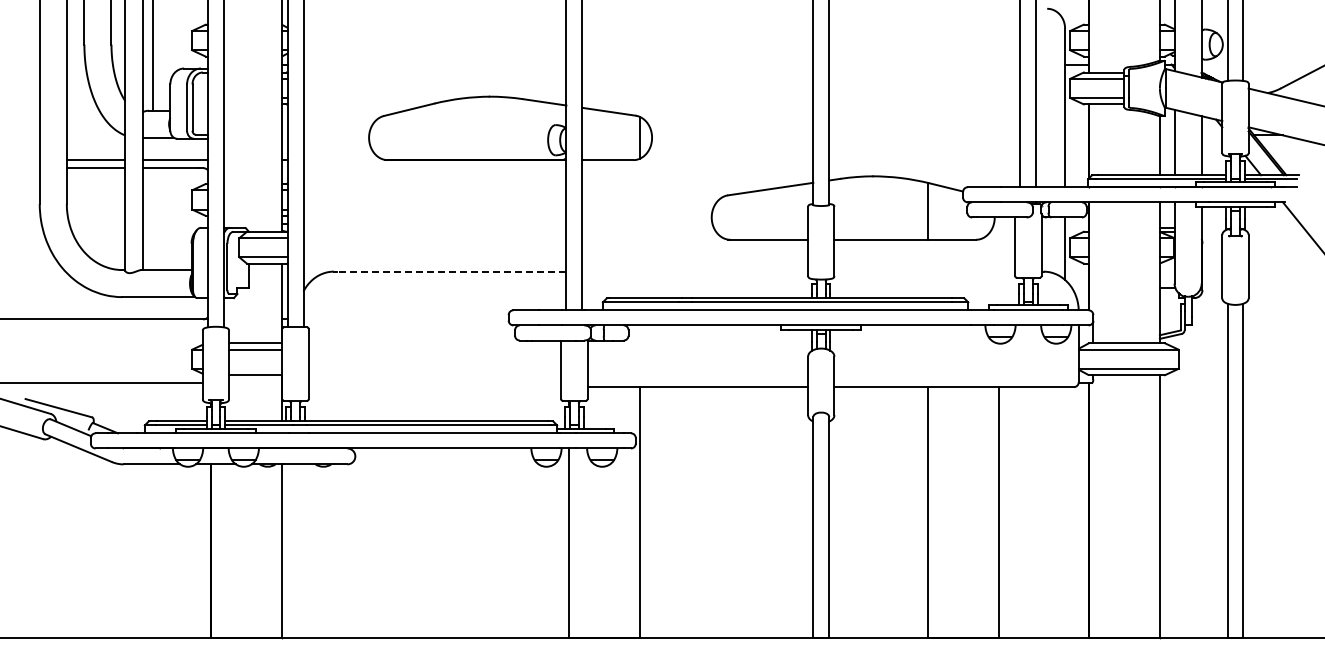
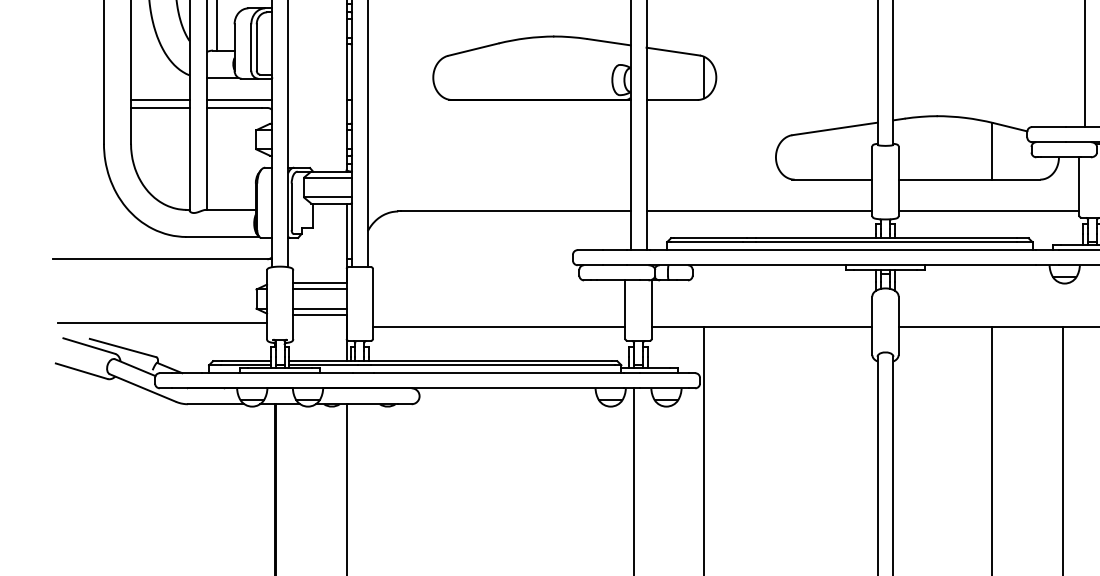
line: (451, 271) -> (515, 211), dashed -> solid
line: (695, 271) -> (759, 211), added
line: (924, 271) -> (988, 211), added
line: (255, 368) -> (319, 308), added
line: (434, 387) -> (498, 327), added

